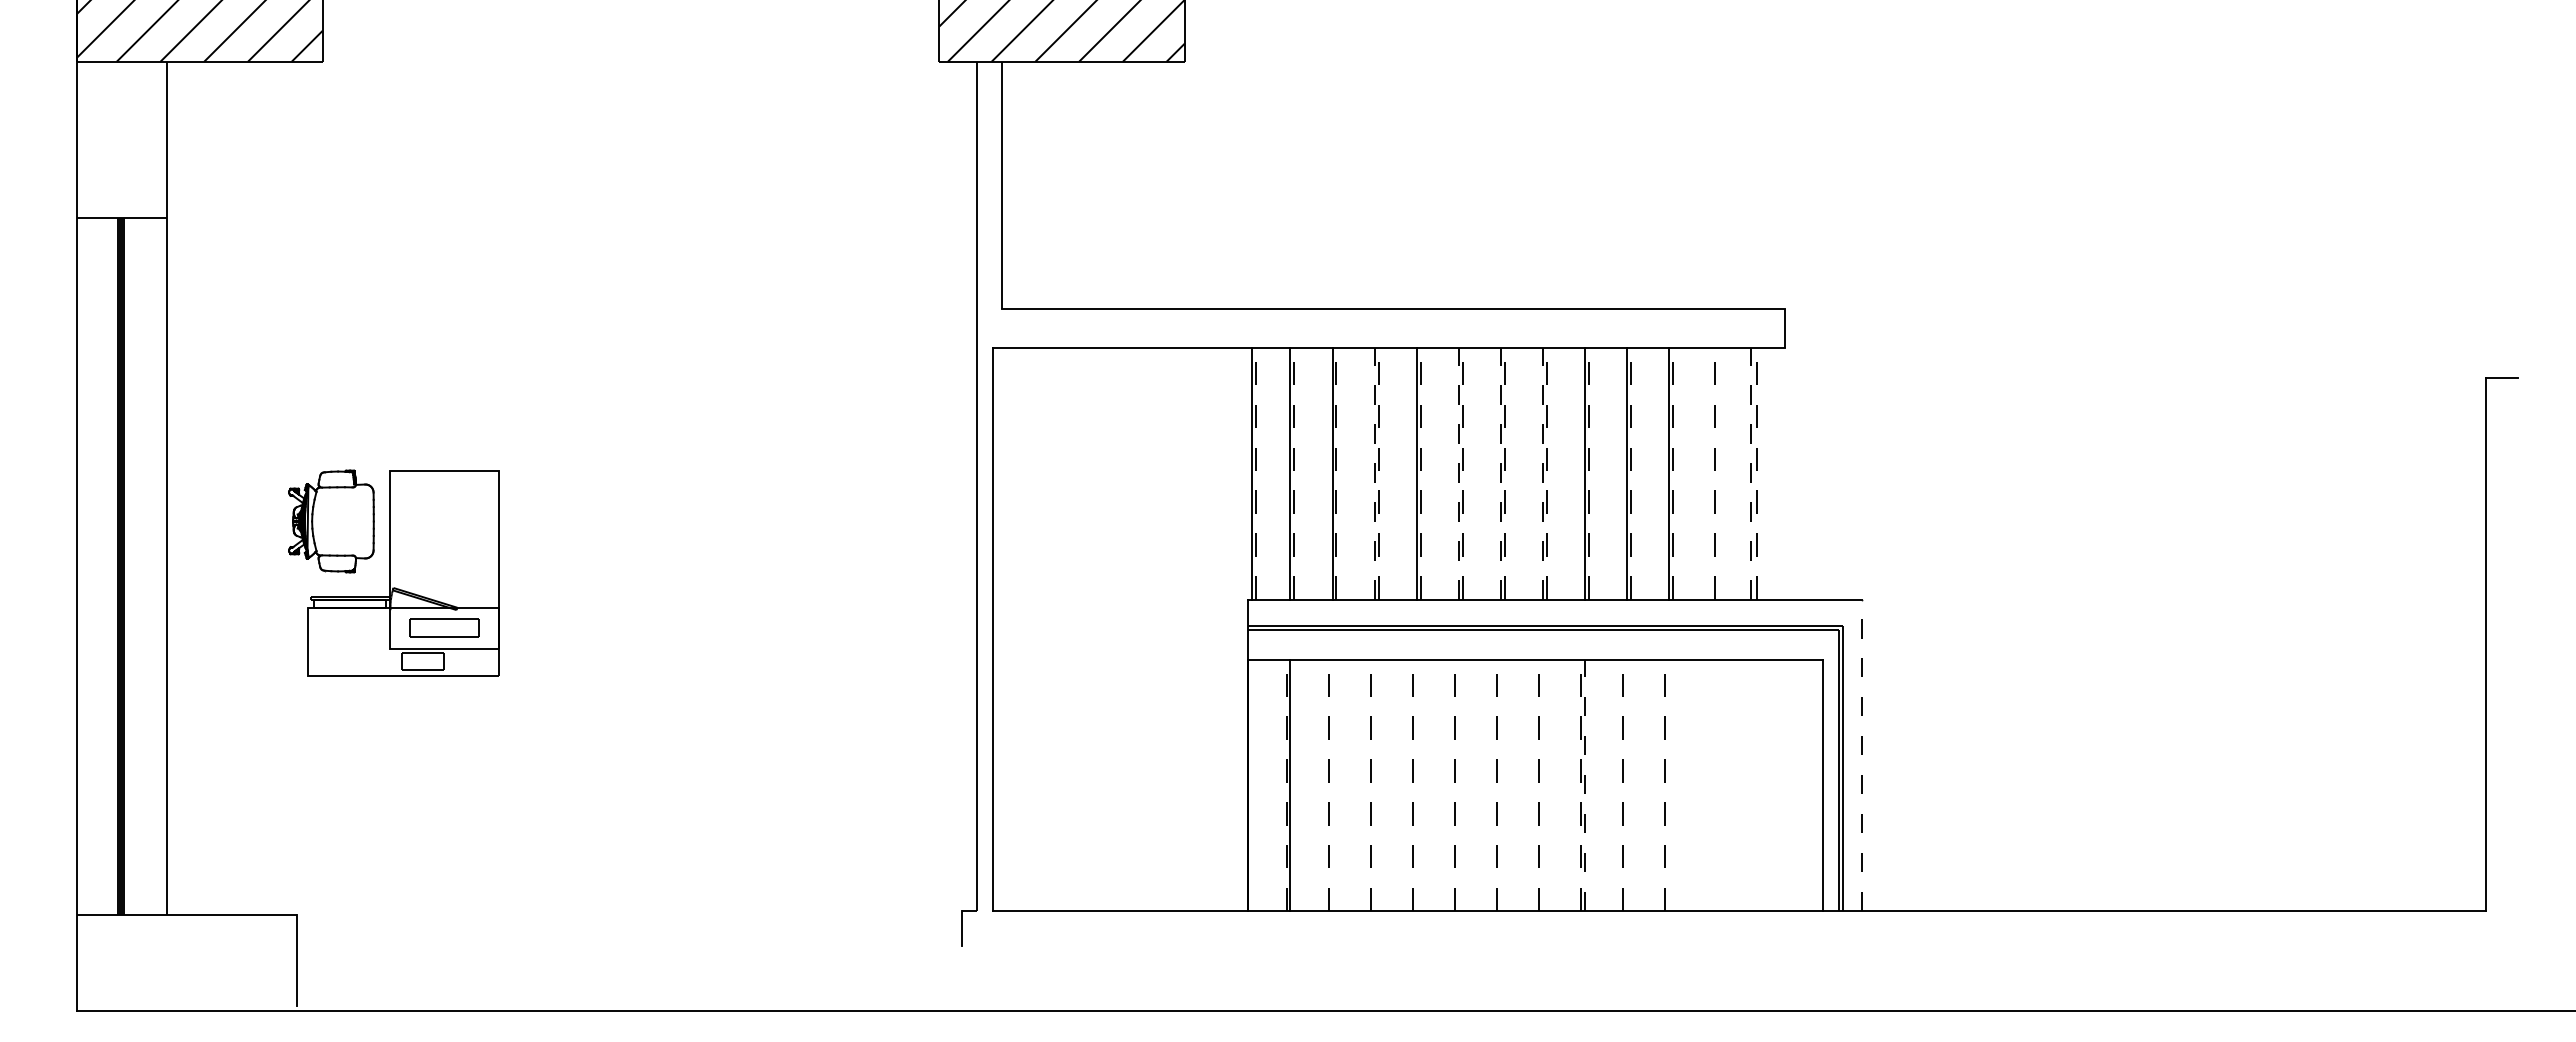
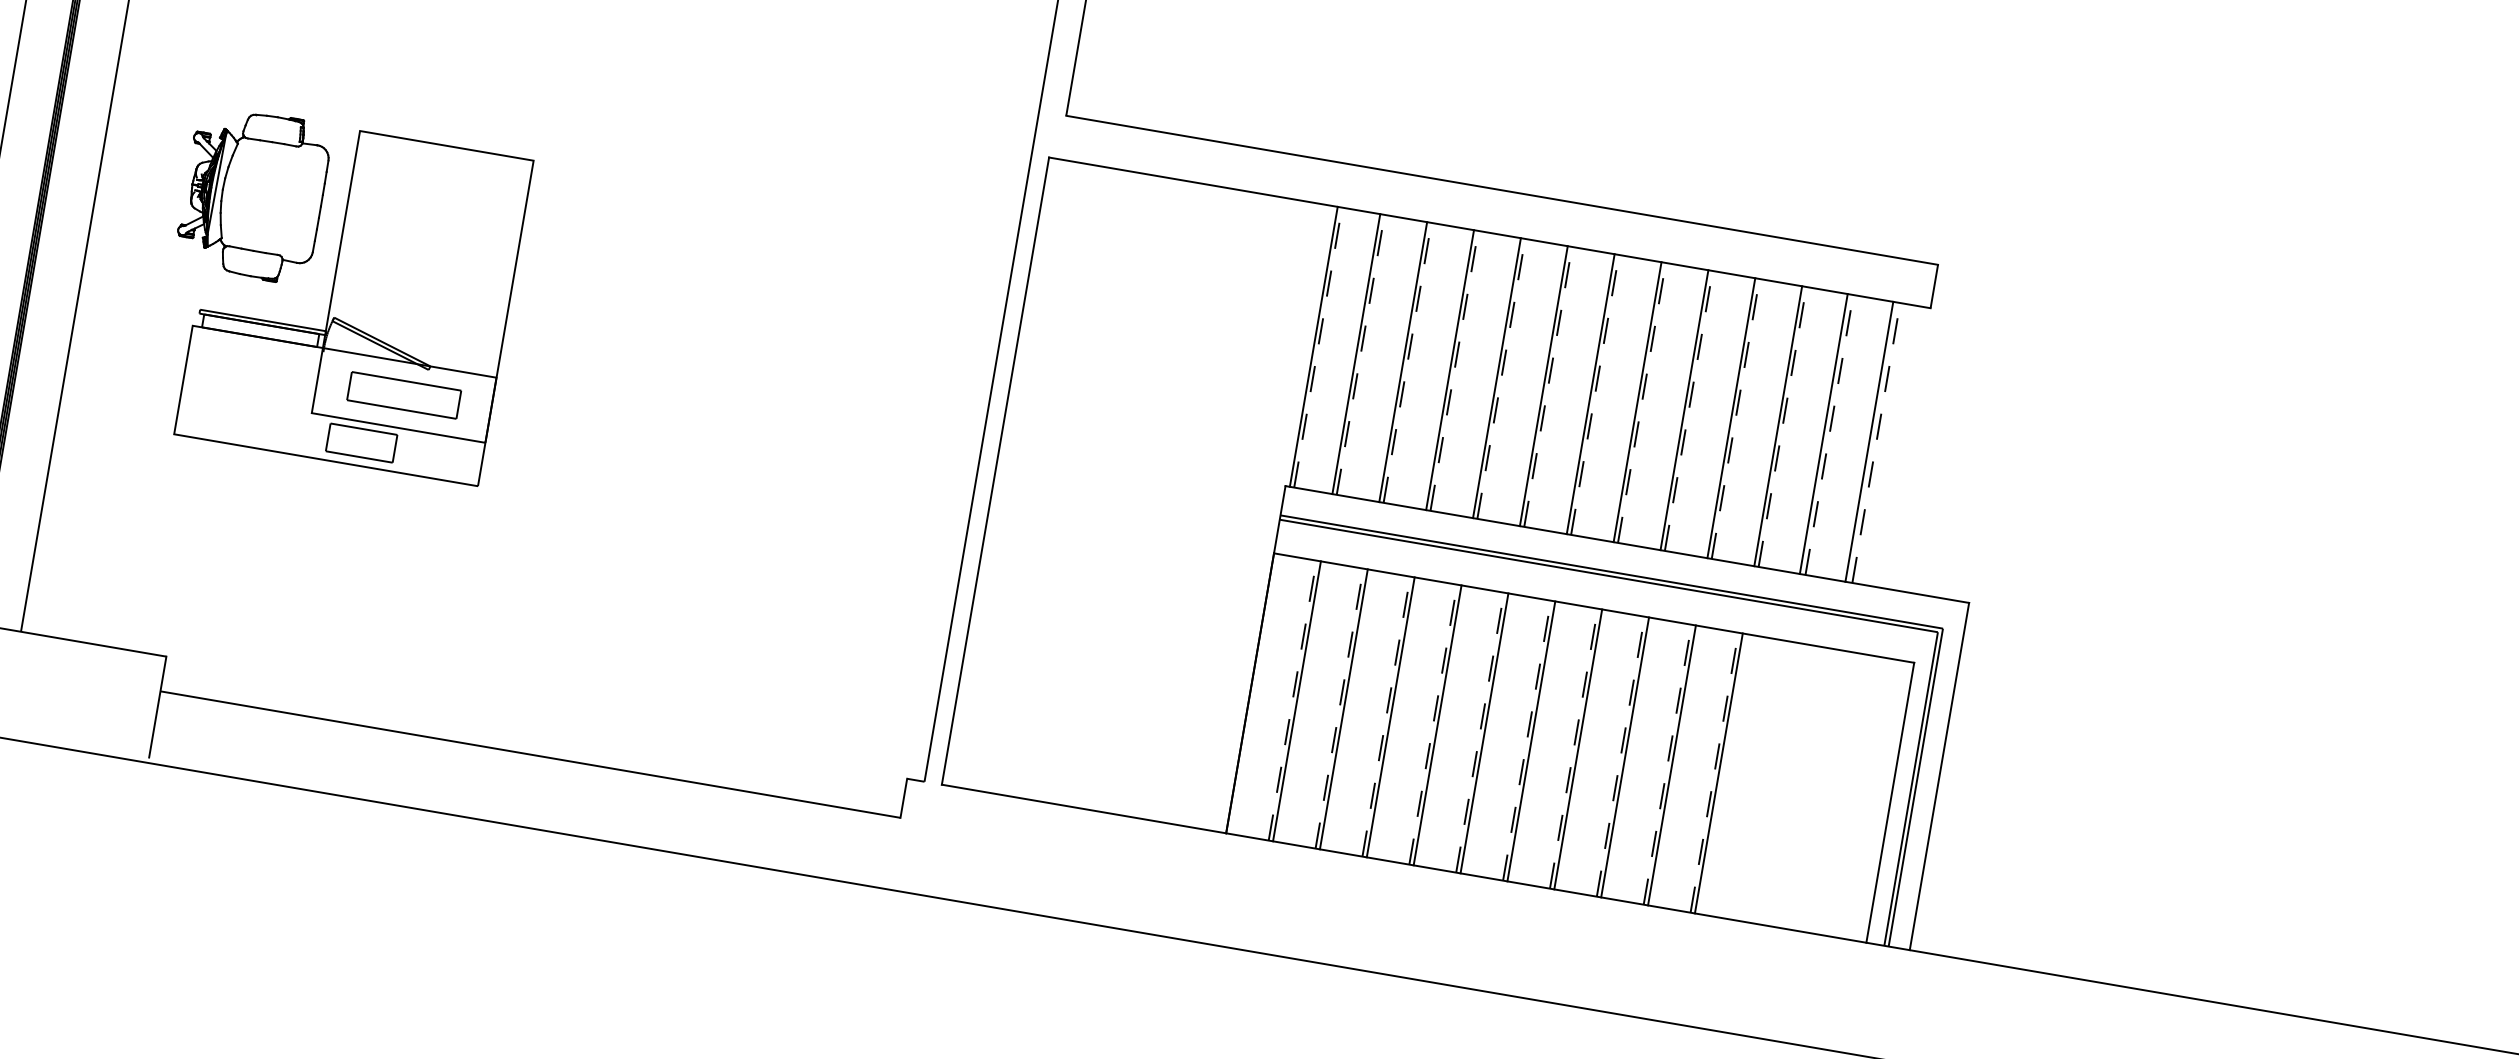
line: (1374, 473) -> (1450, 369), dashed -> solid
line: (1458, 473) -> (1543, 385), dashed -> solid
line: (1500, 473) -> (1590, 393), dashed -> solid
line: (1542, 473) -> (1637, 401), dashed -> solid
line: (1710, 473) -> (1824, 433), added
line: (1751, 473) -> (1869, 441), dashed -> solid
part: (393, 572) -> (338, 293), size x1.43
line: (1862, 755) -> (1939, 776), dashed -> solid
line: (1332, 785) -> (1343, 709), added
line: (1374, 785) -> (1390, 717), added
line: (1416, 785) -> (1437, 725), added
line: (1458, 785) -> (1484, 733), added
line: (1500, 785) -> (1530, 741), added
line: (1542, 785) -> (1577, 749), added
line: (1585, 785) -> (1625, 757), dashed -> solid
line: (1627, 785) -> (1672, 765), added
line: (1669, 785) -> (1719, 773), added
line: (629, 946) -> (530, 754), added

